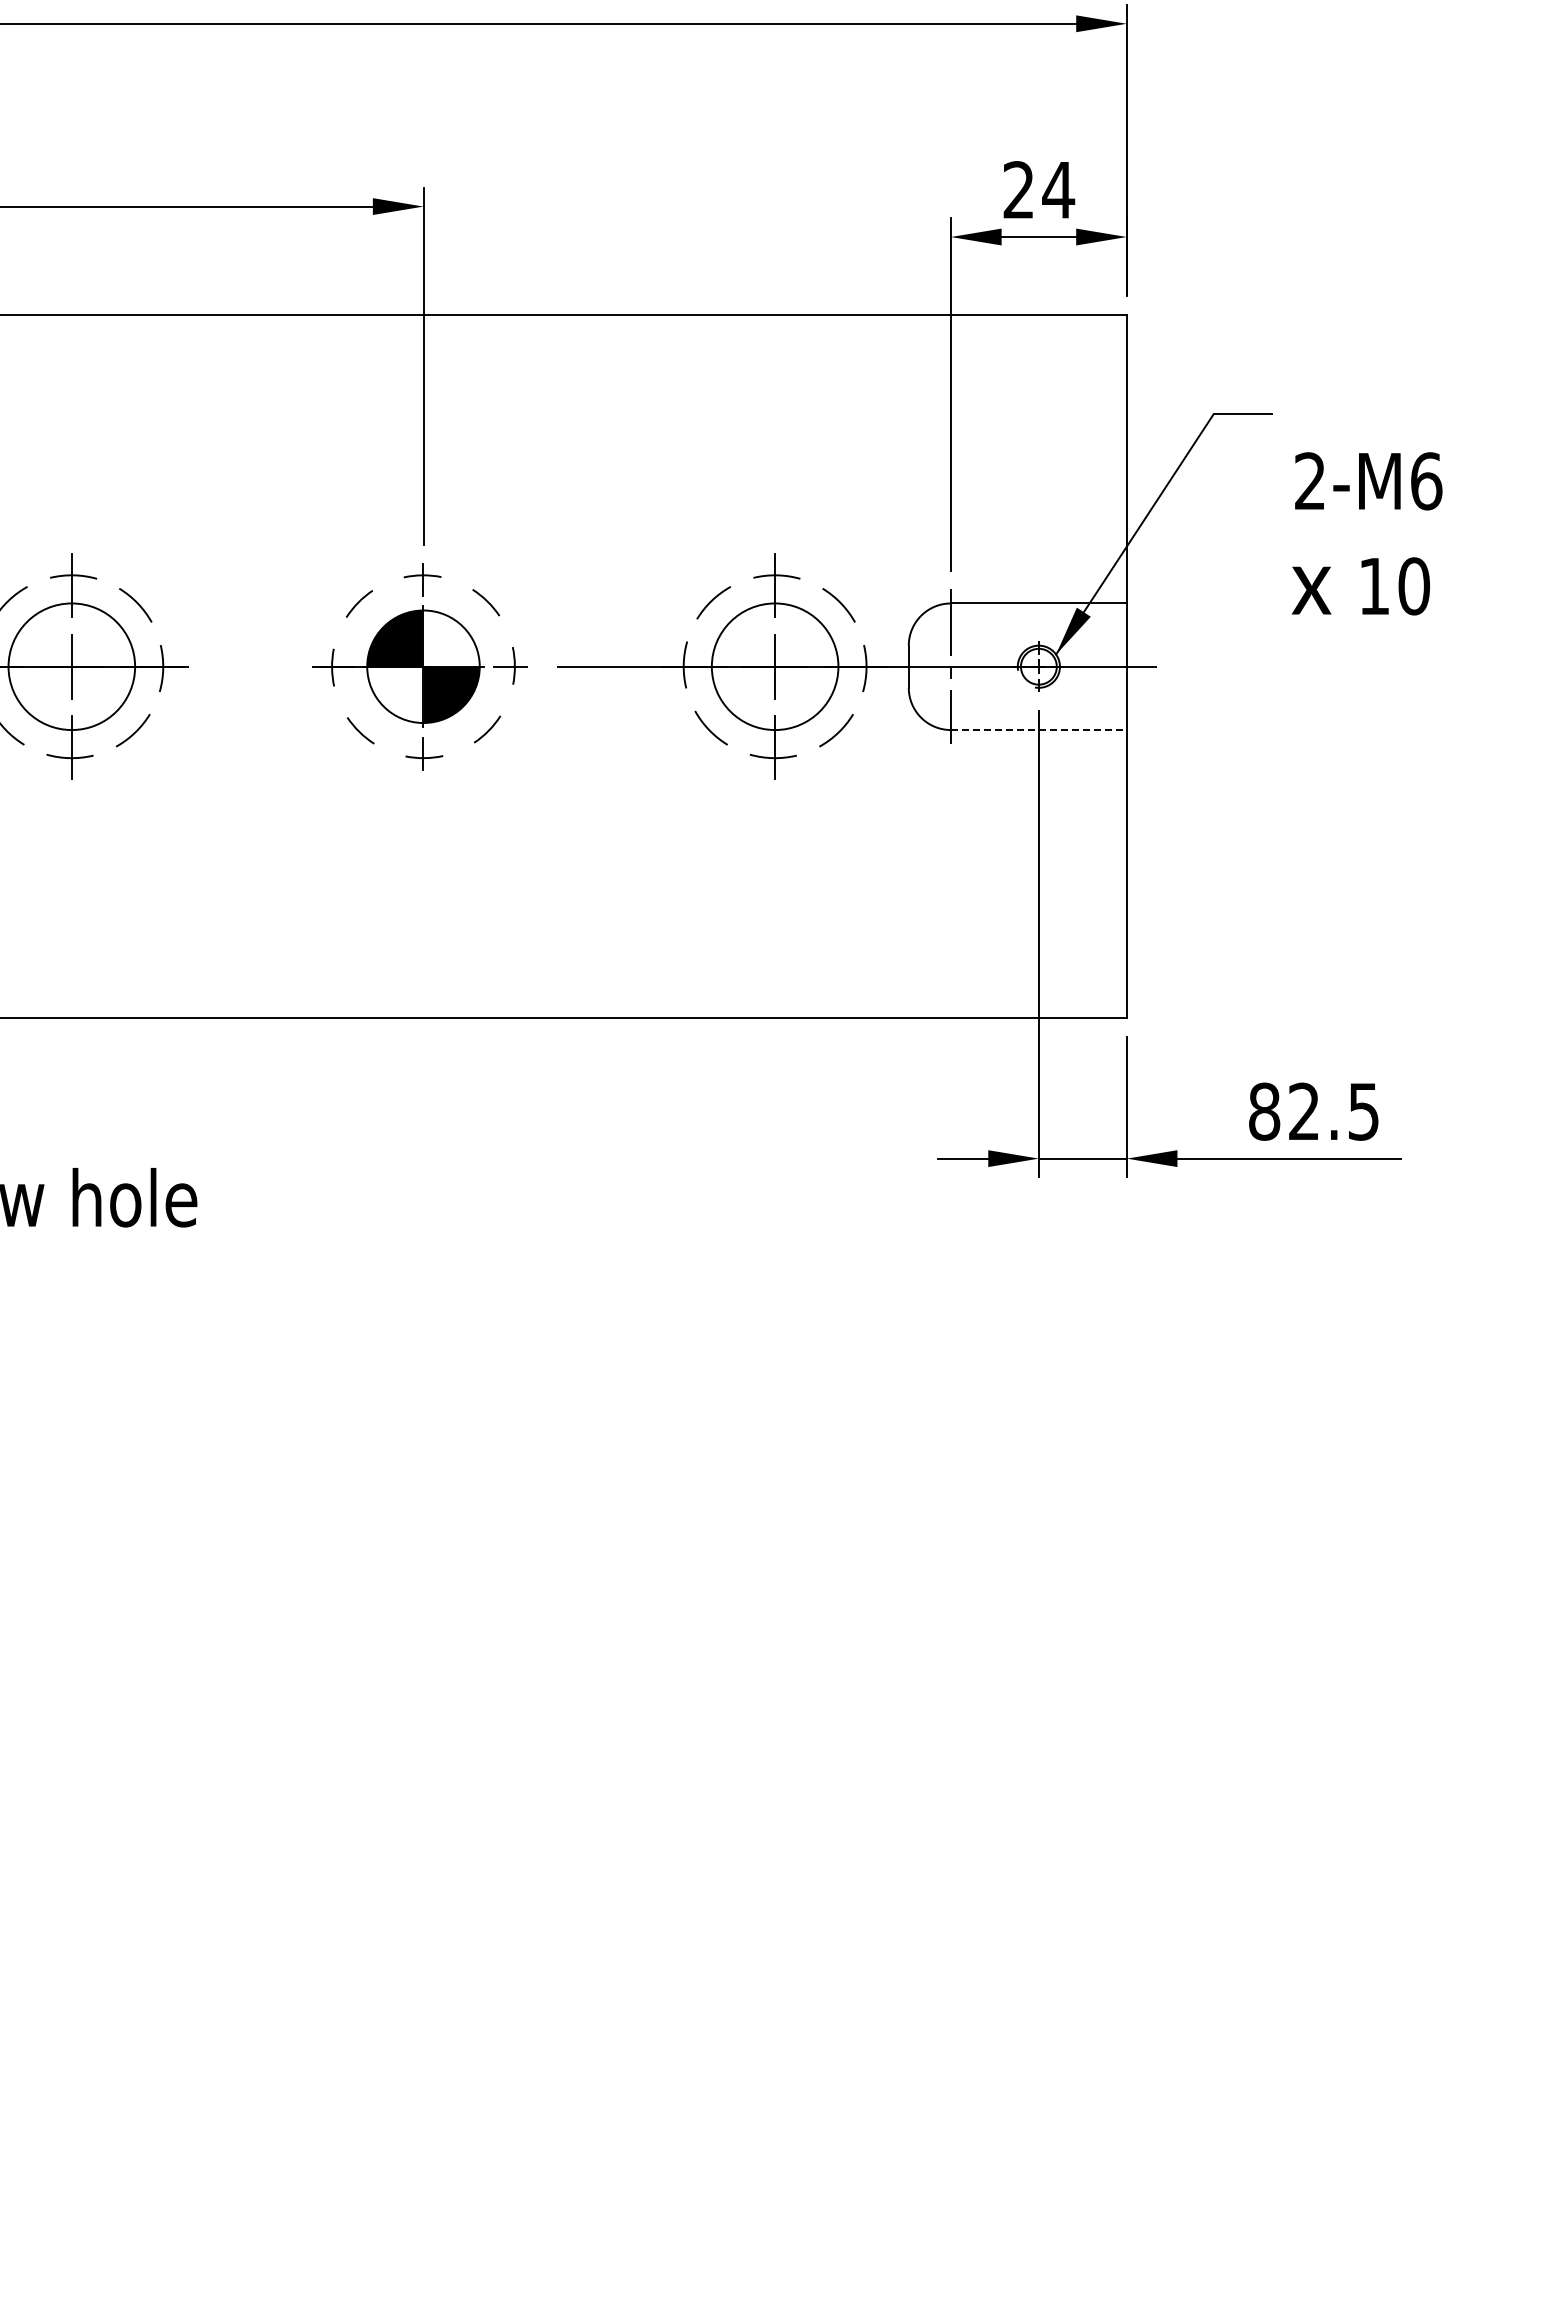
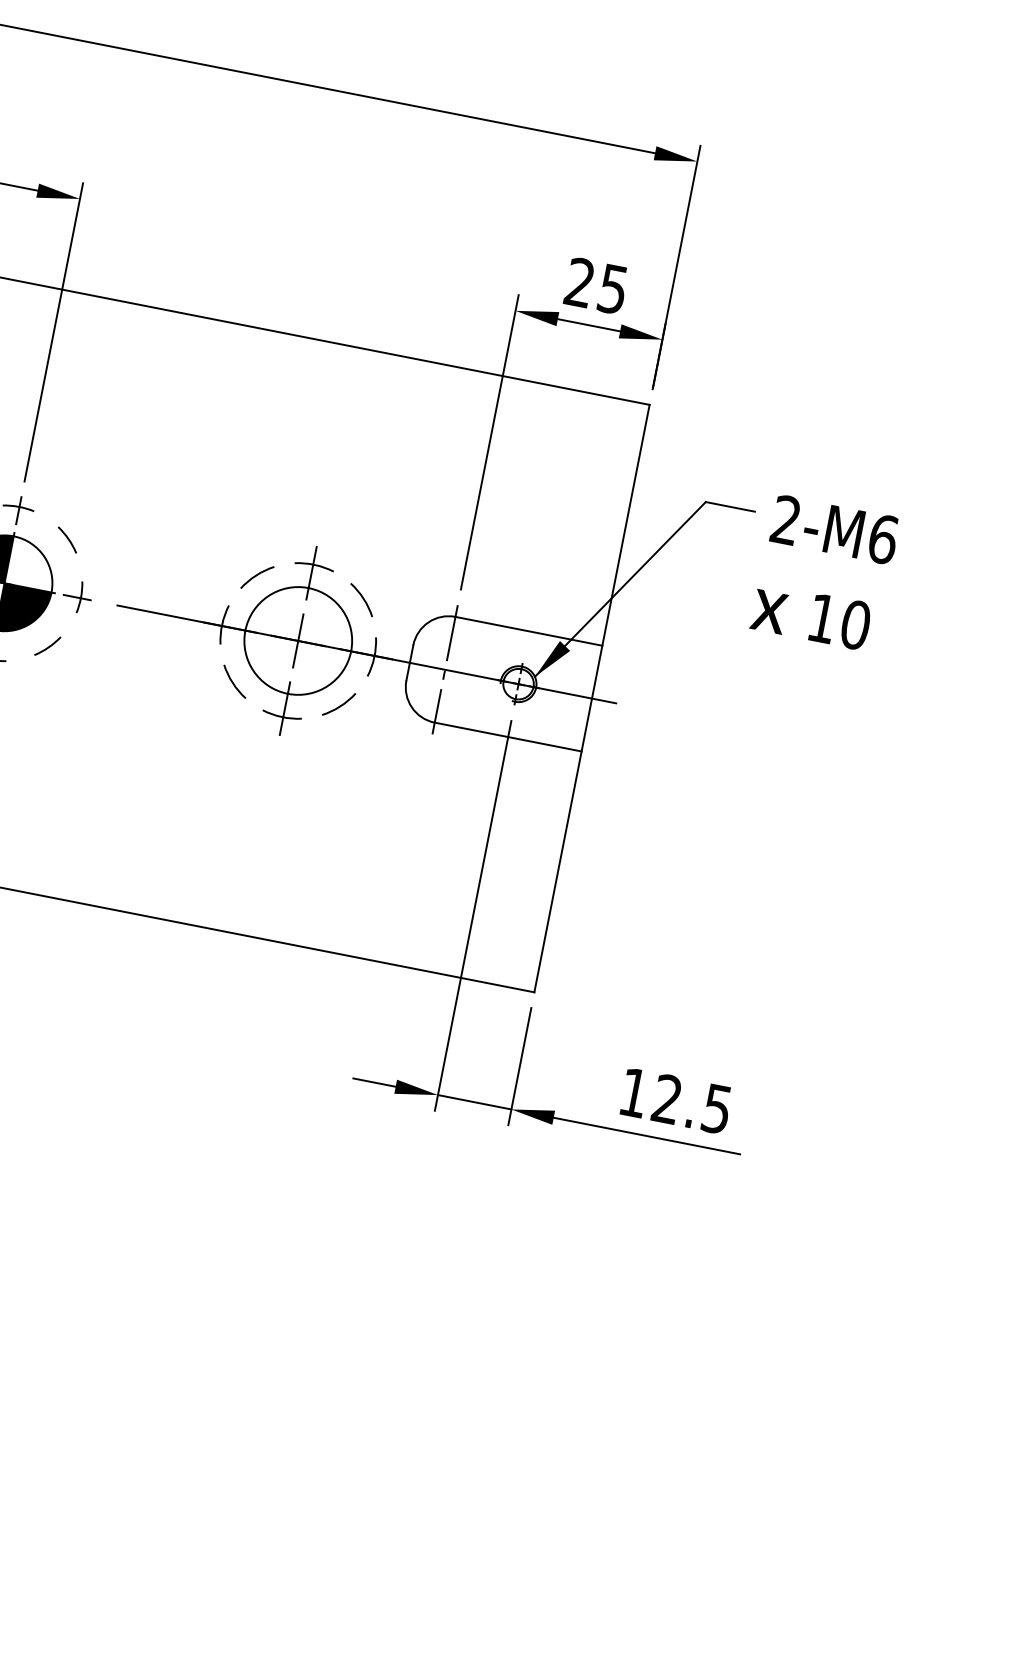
text: (1058, 190) -> (613, 289), 24 -> 25
text: (1366, 533) -> (824, 573), moved
line: (1038, 730) -> (507, 737), dashed -> solid
text: (1264, 1111) -> (634, 1092), 82.5 -> 12.5

